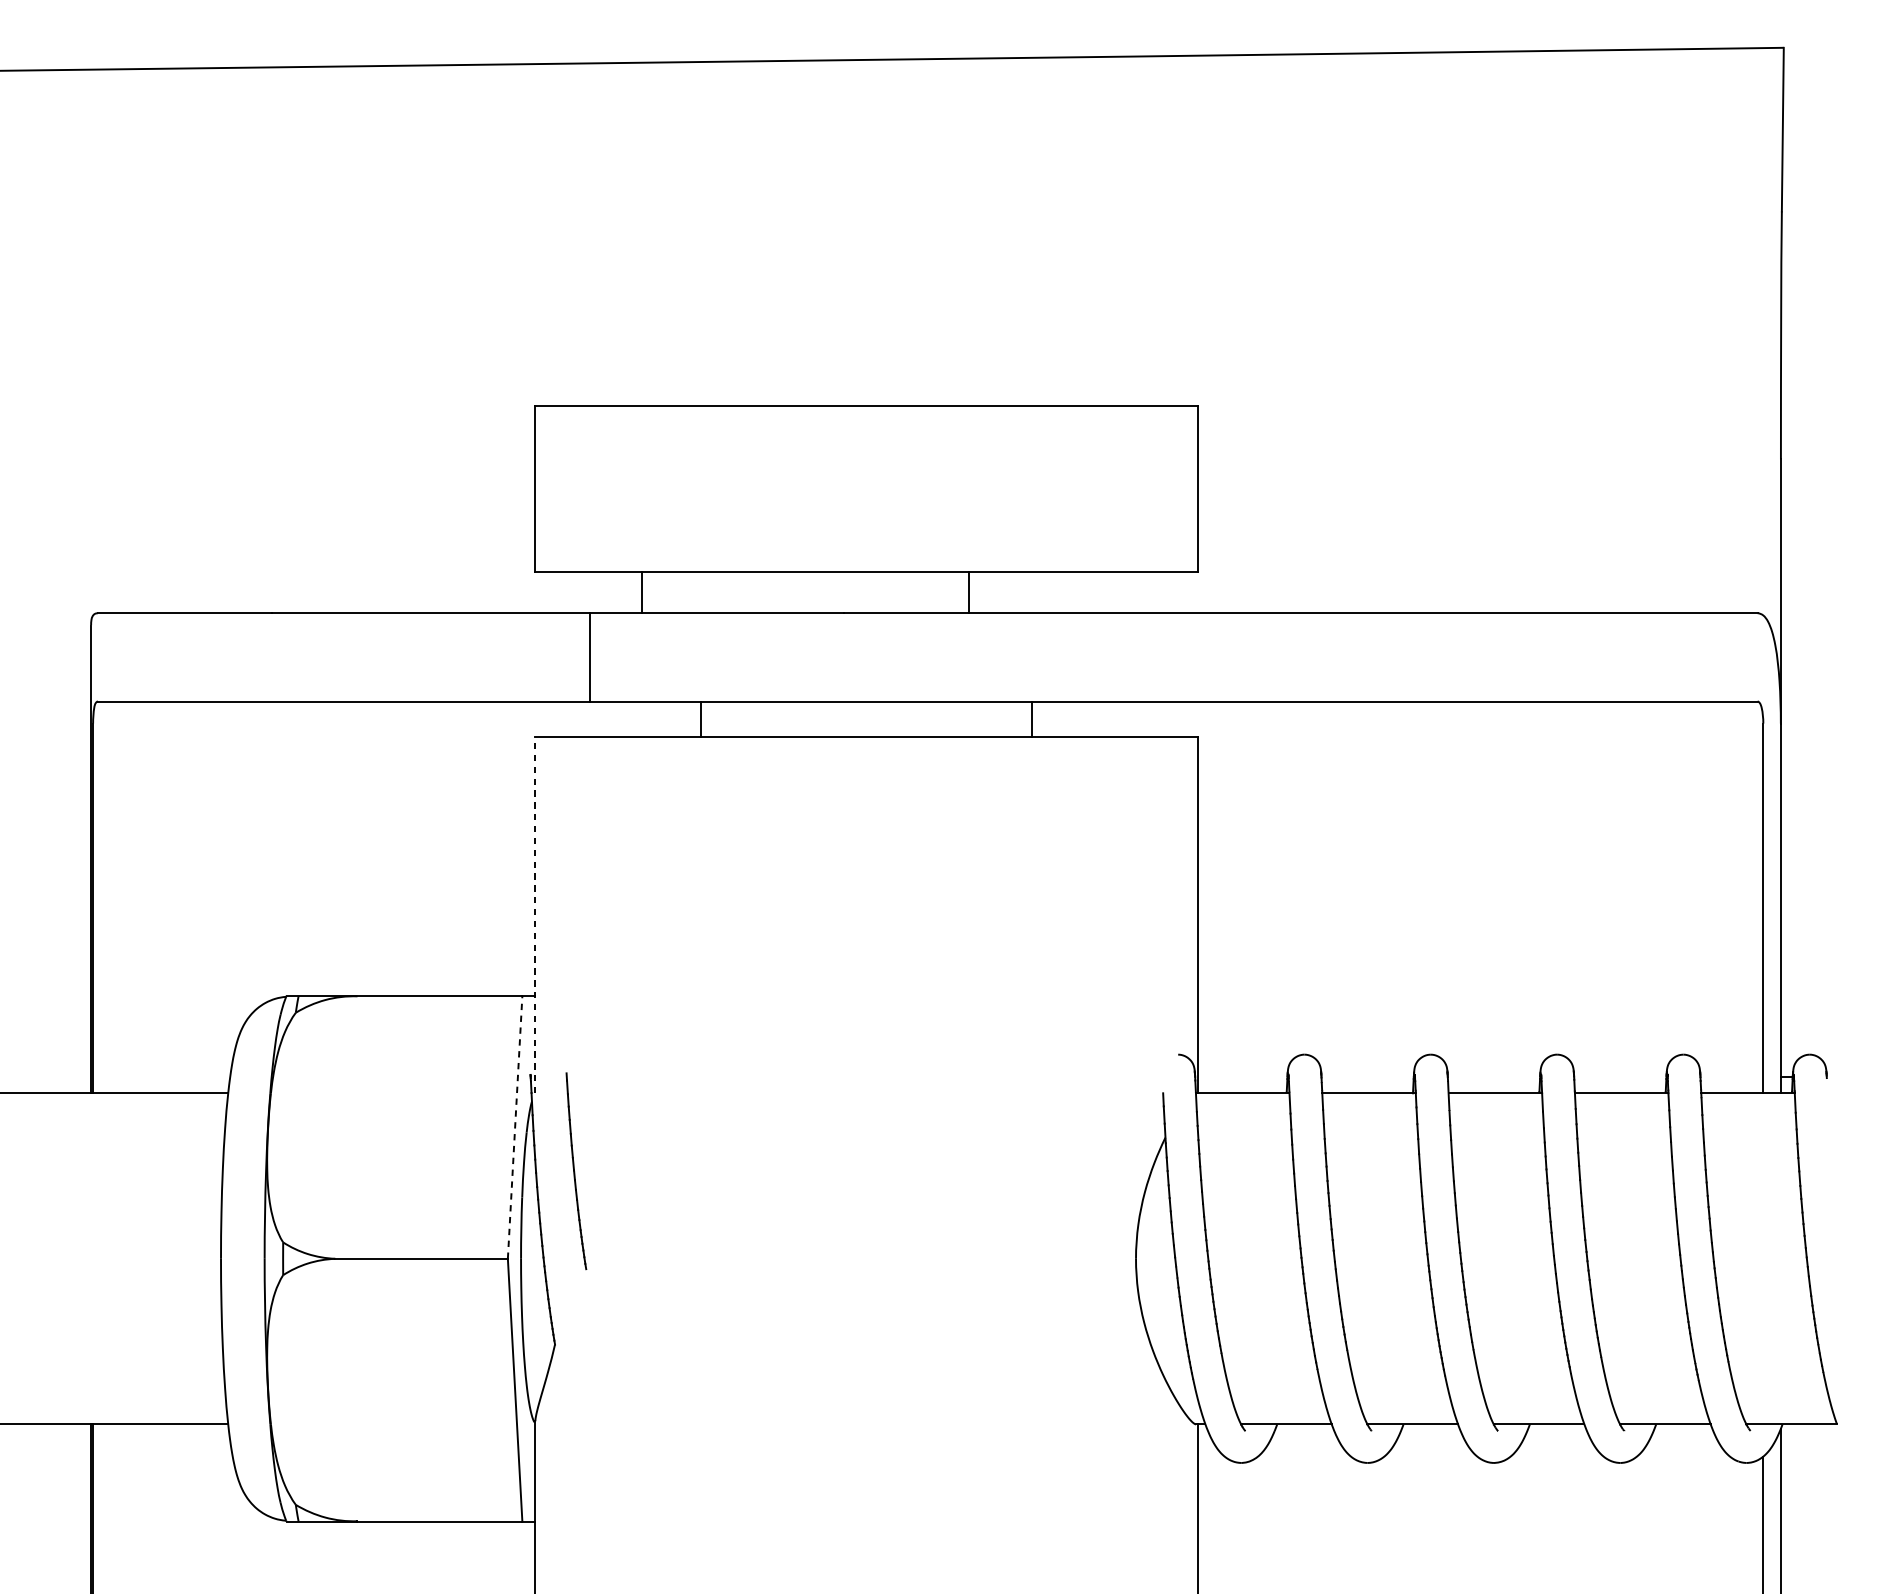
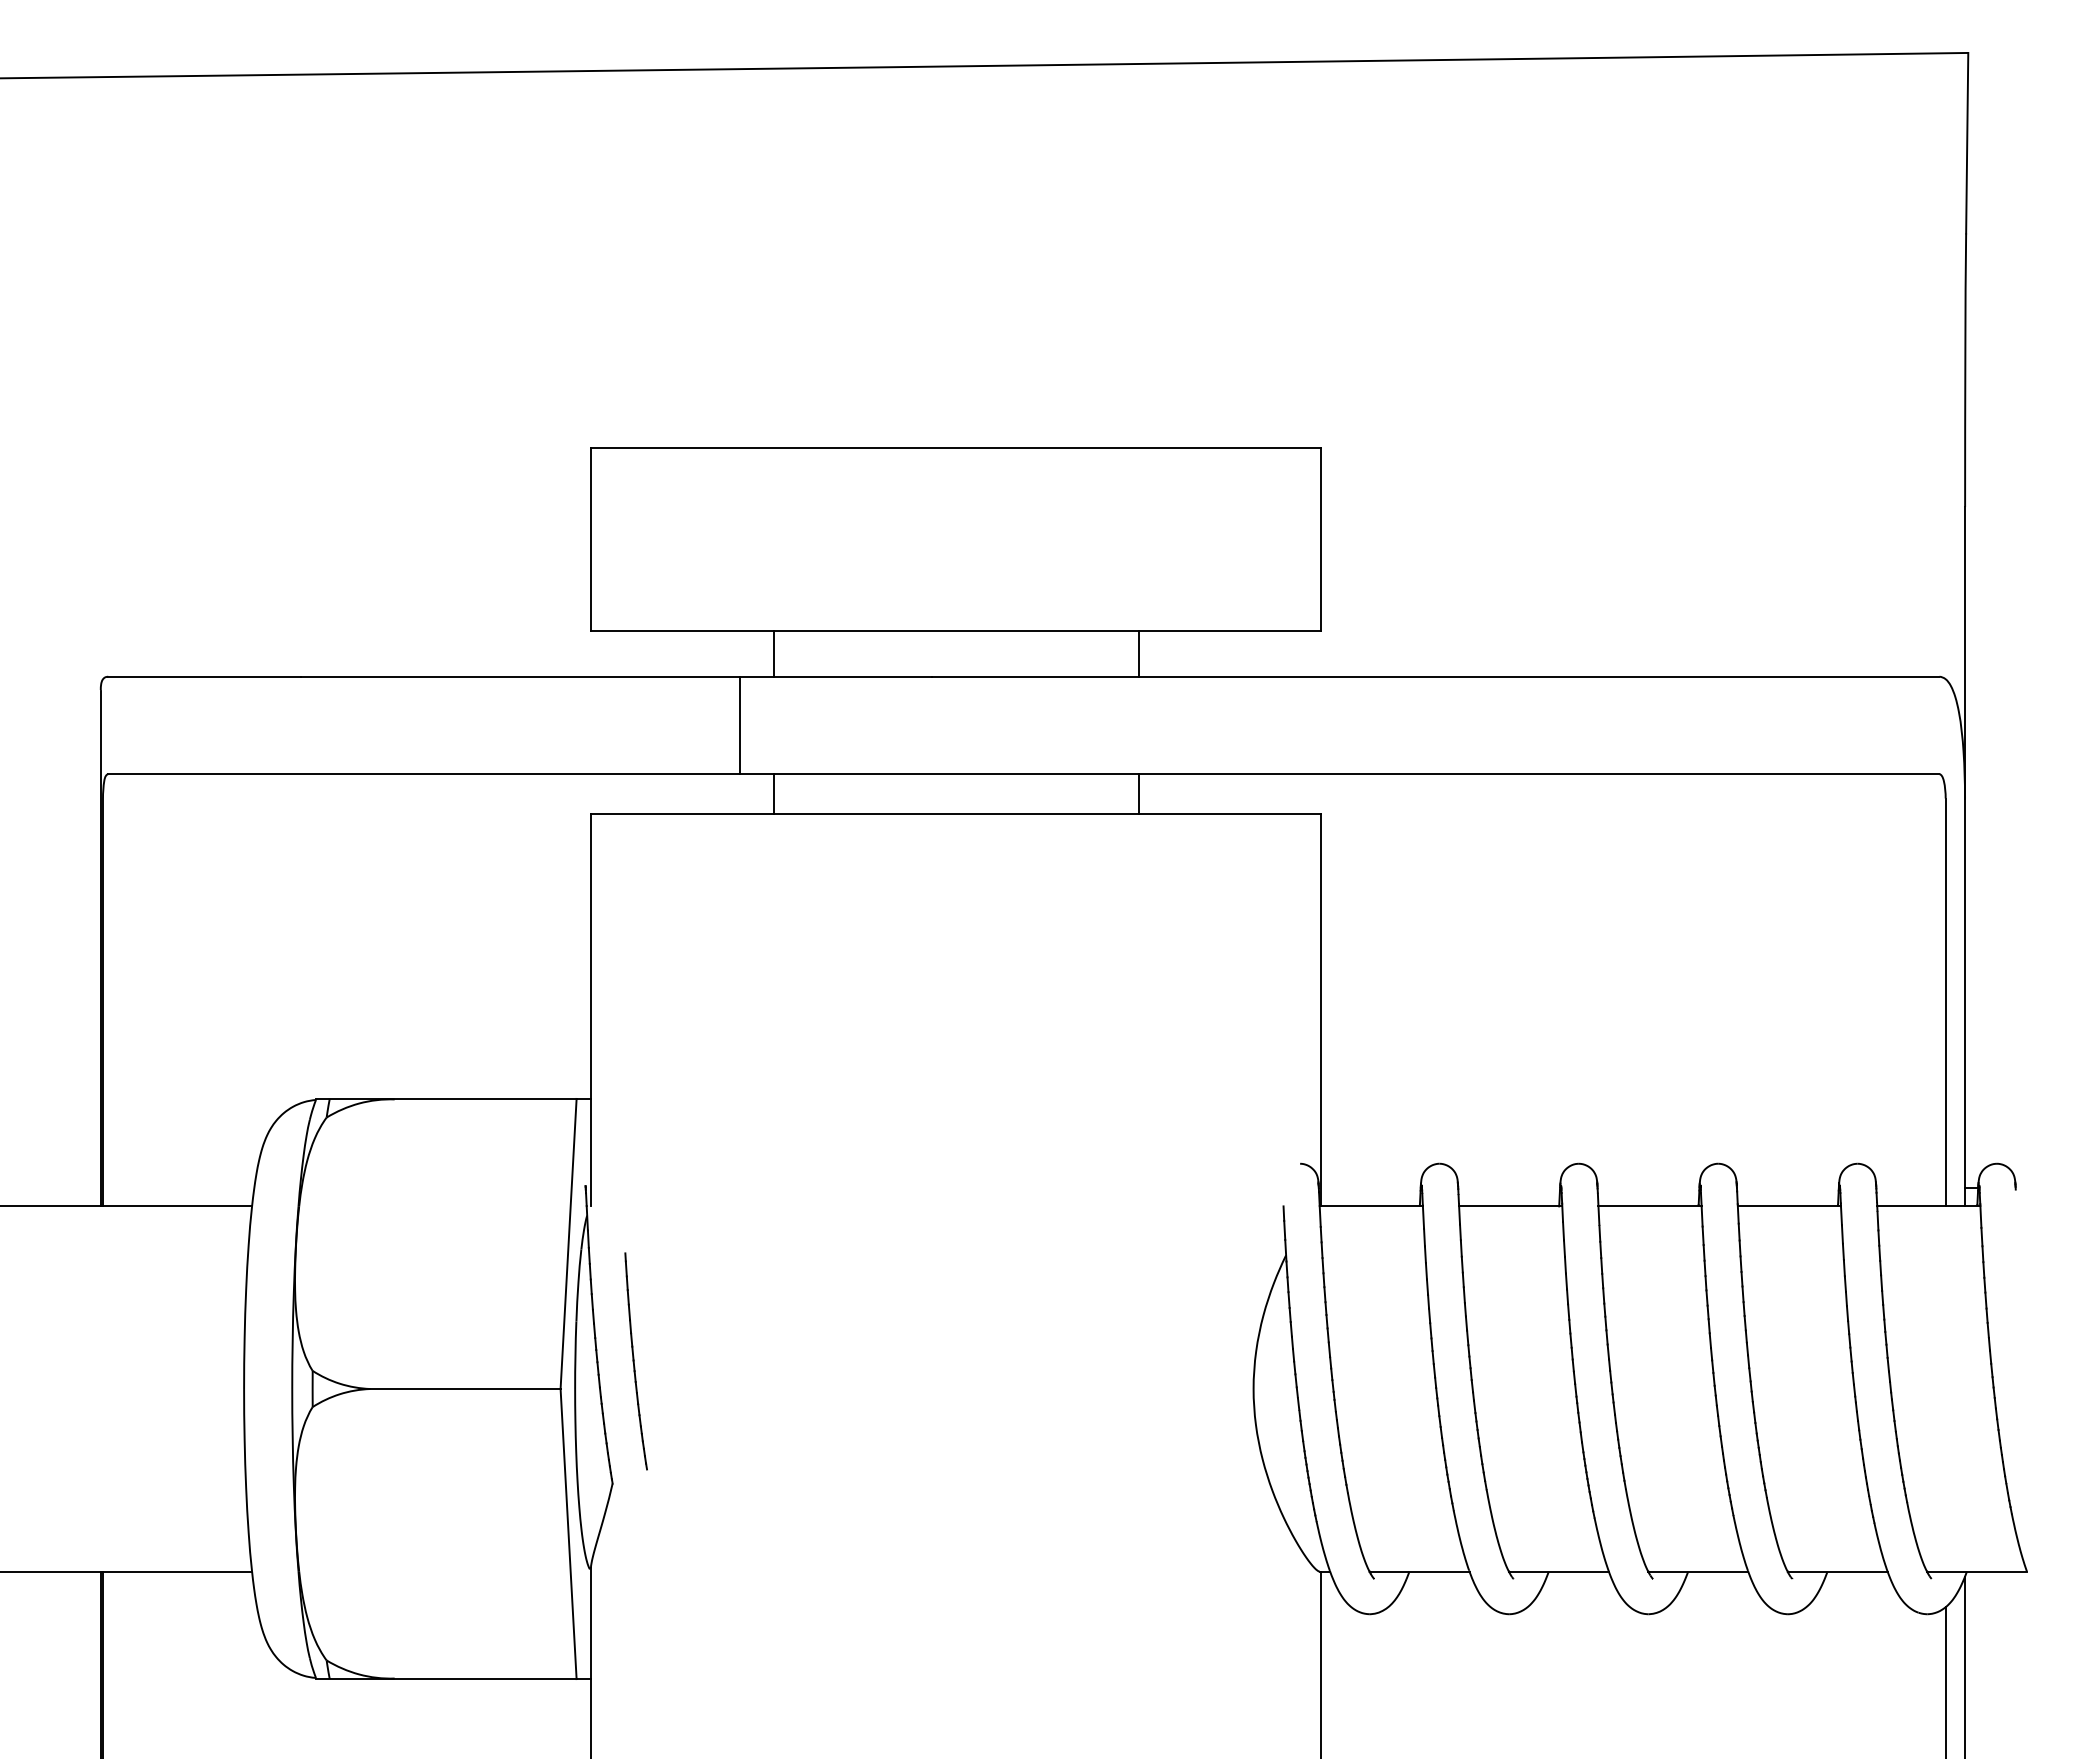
line: (641, 592) -> (773, 653), moved
line: (969, 592) -> (1138, 653), moved
line: (590, 657) -> (740, 725), moved
line: (534, 914) -> (590, 1009), dashed -> solid
line: (515, 1126) -> (568, 1243), dashed -> solid
part: (575, 1171) -> (635, 1361), moved

